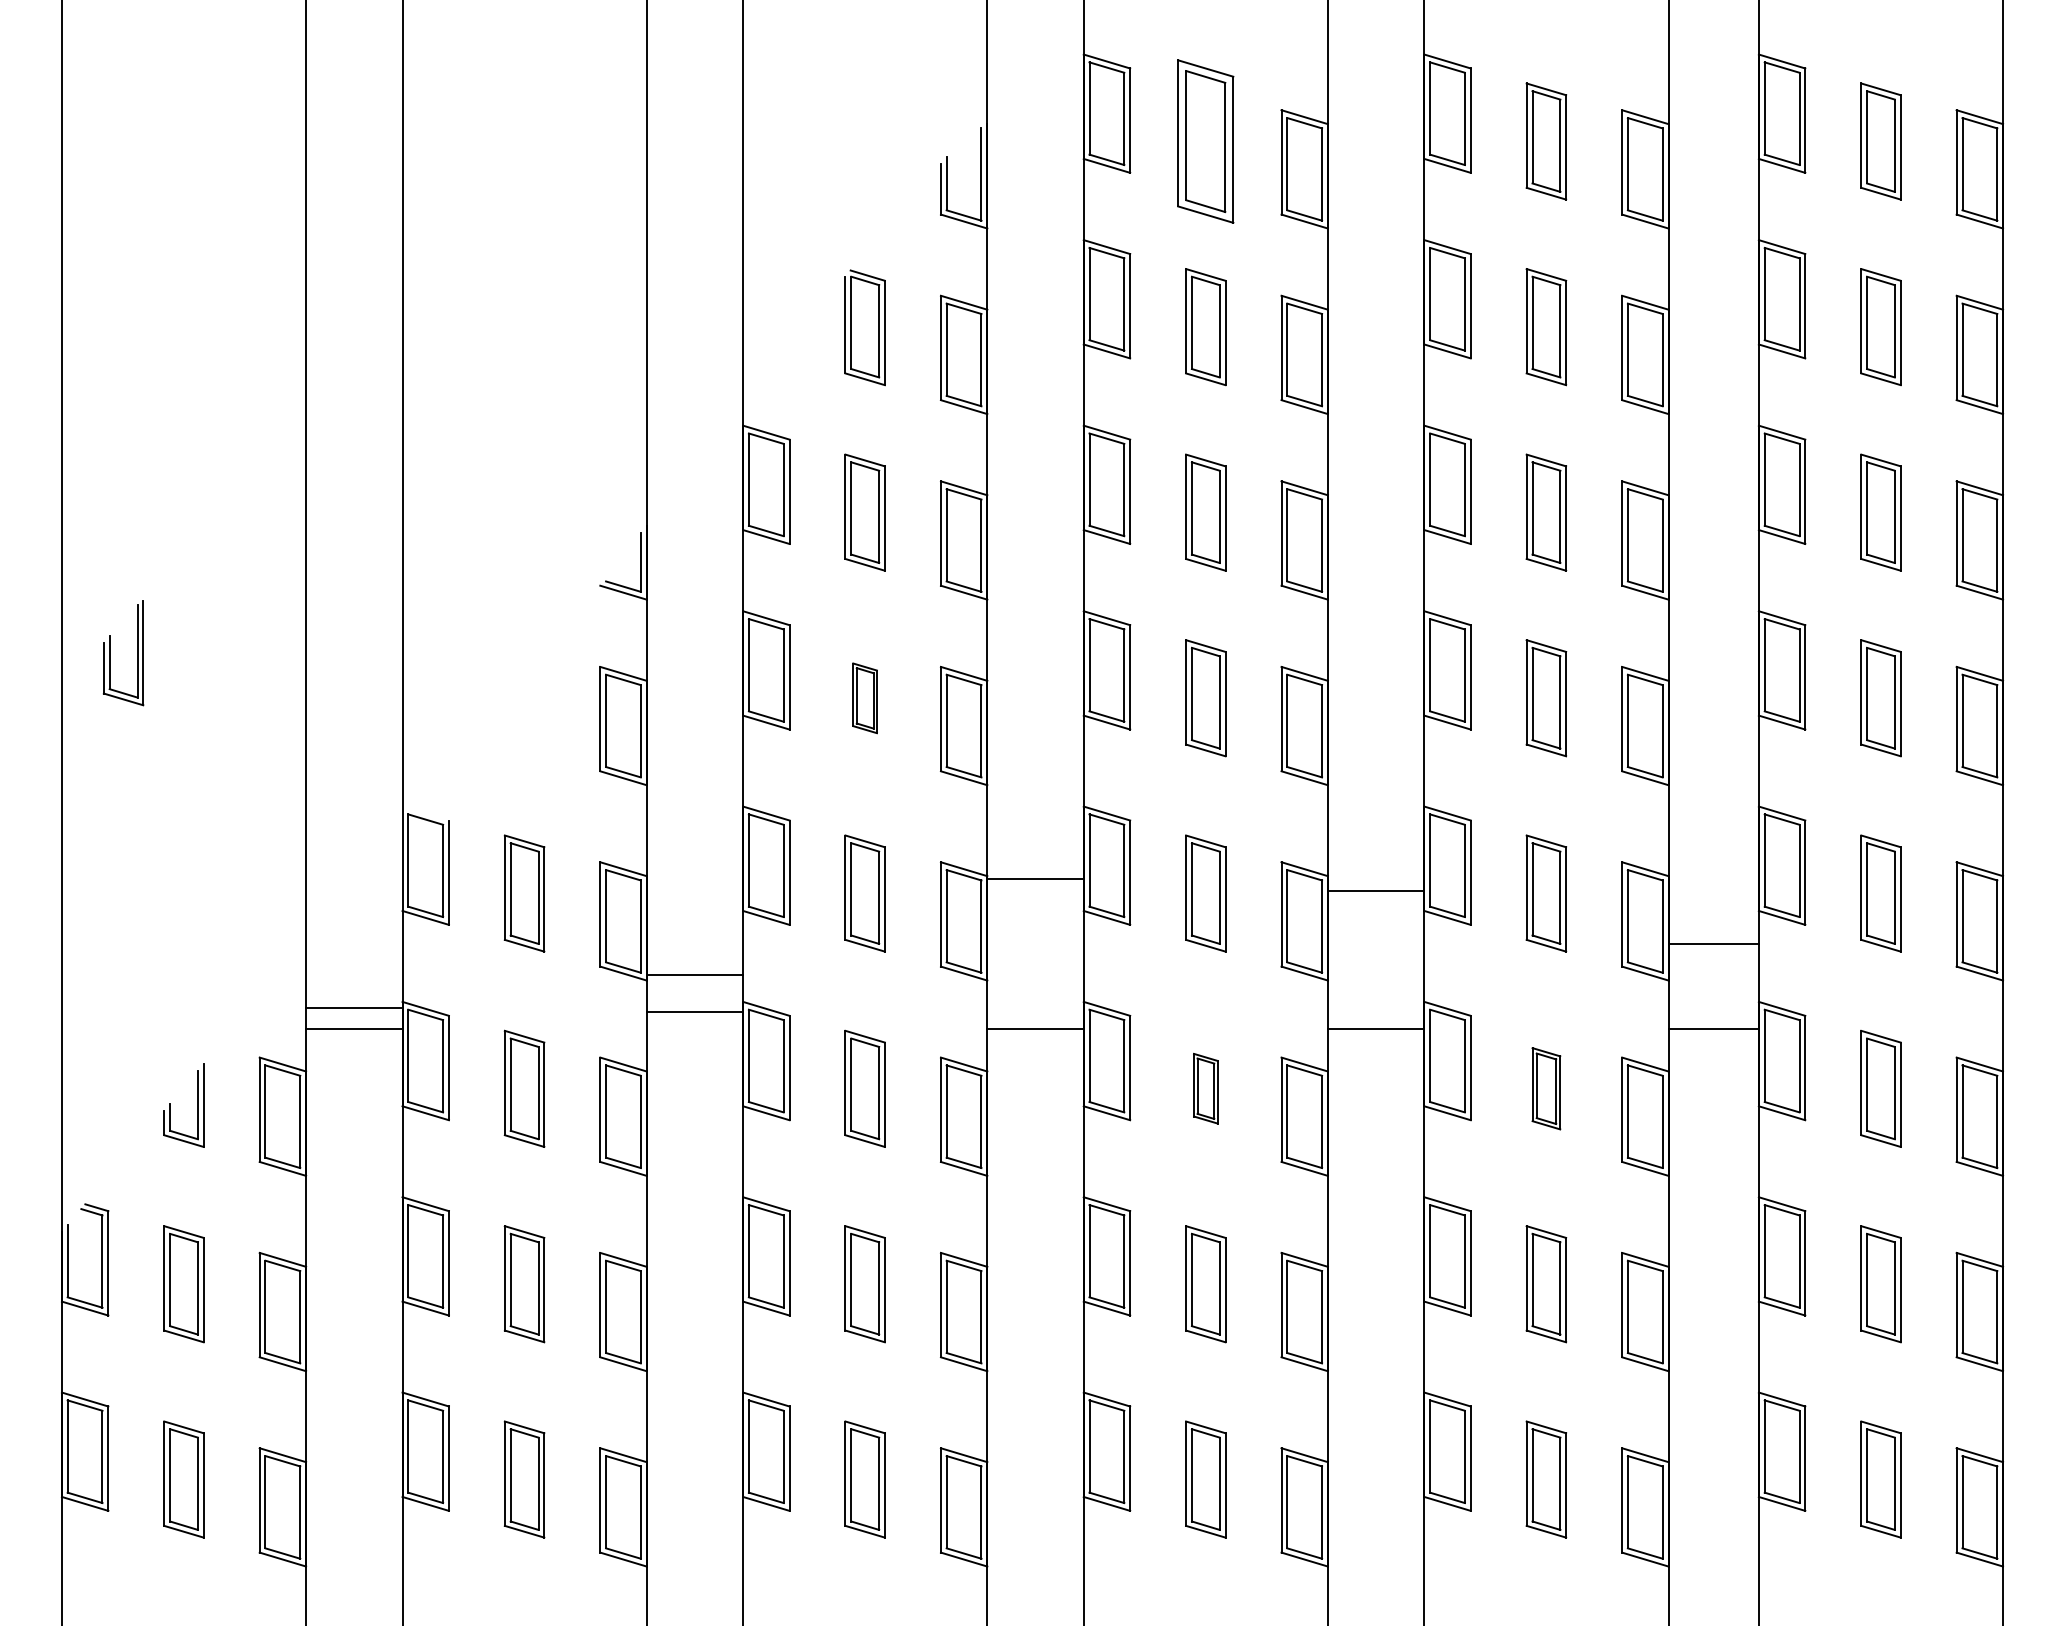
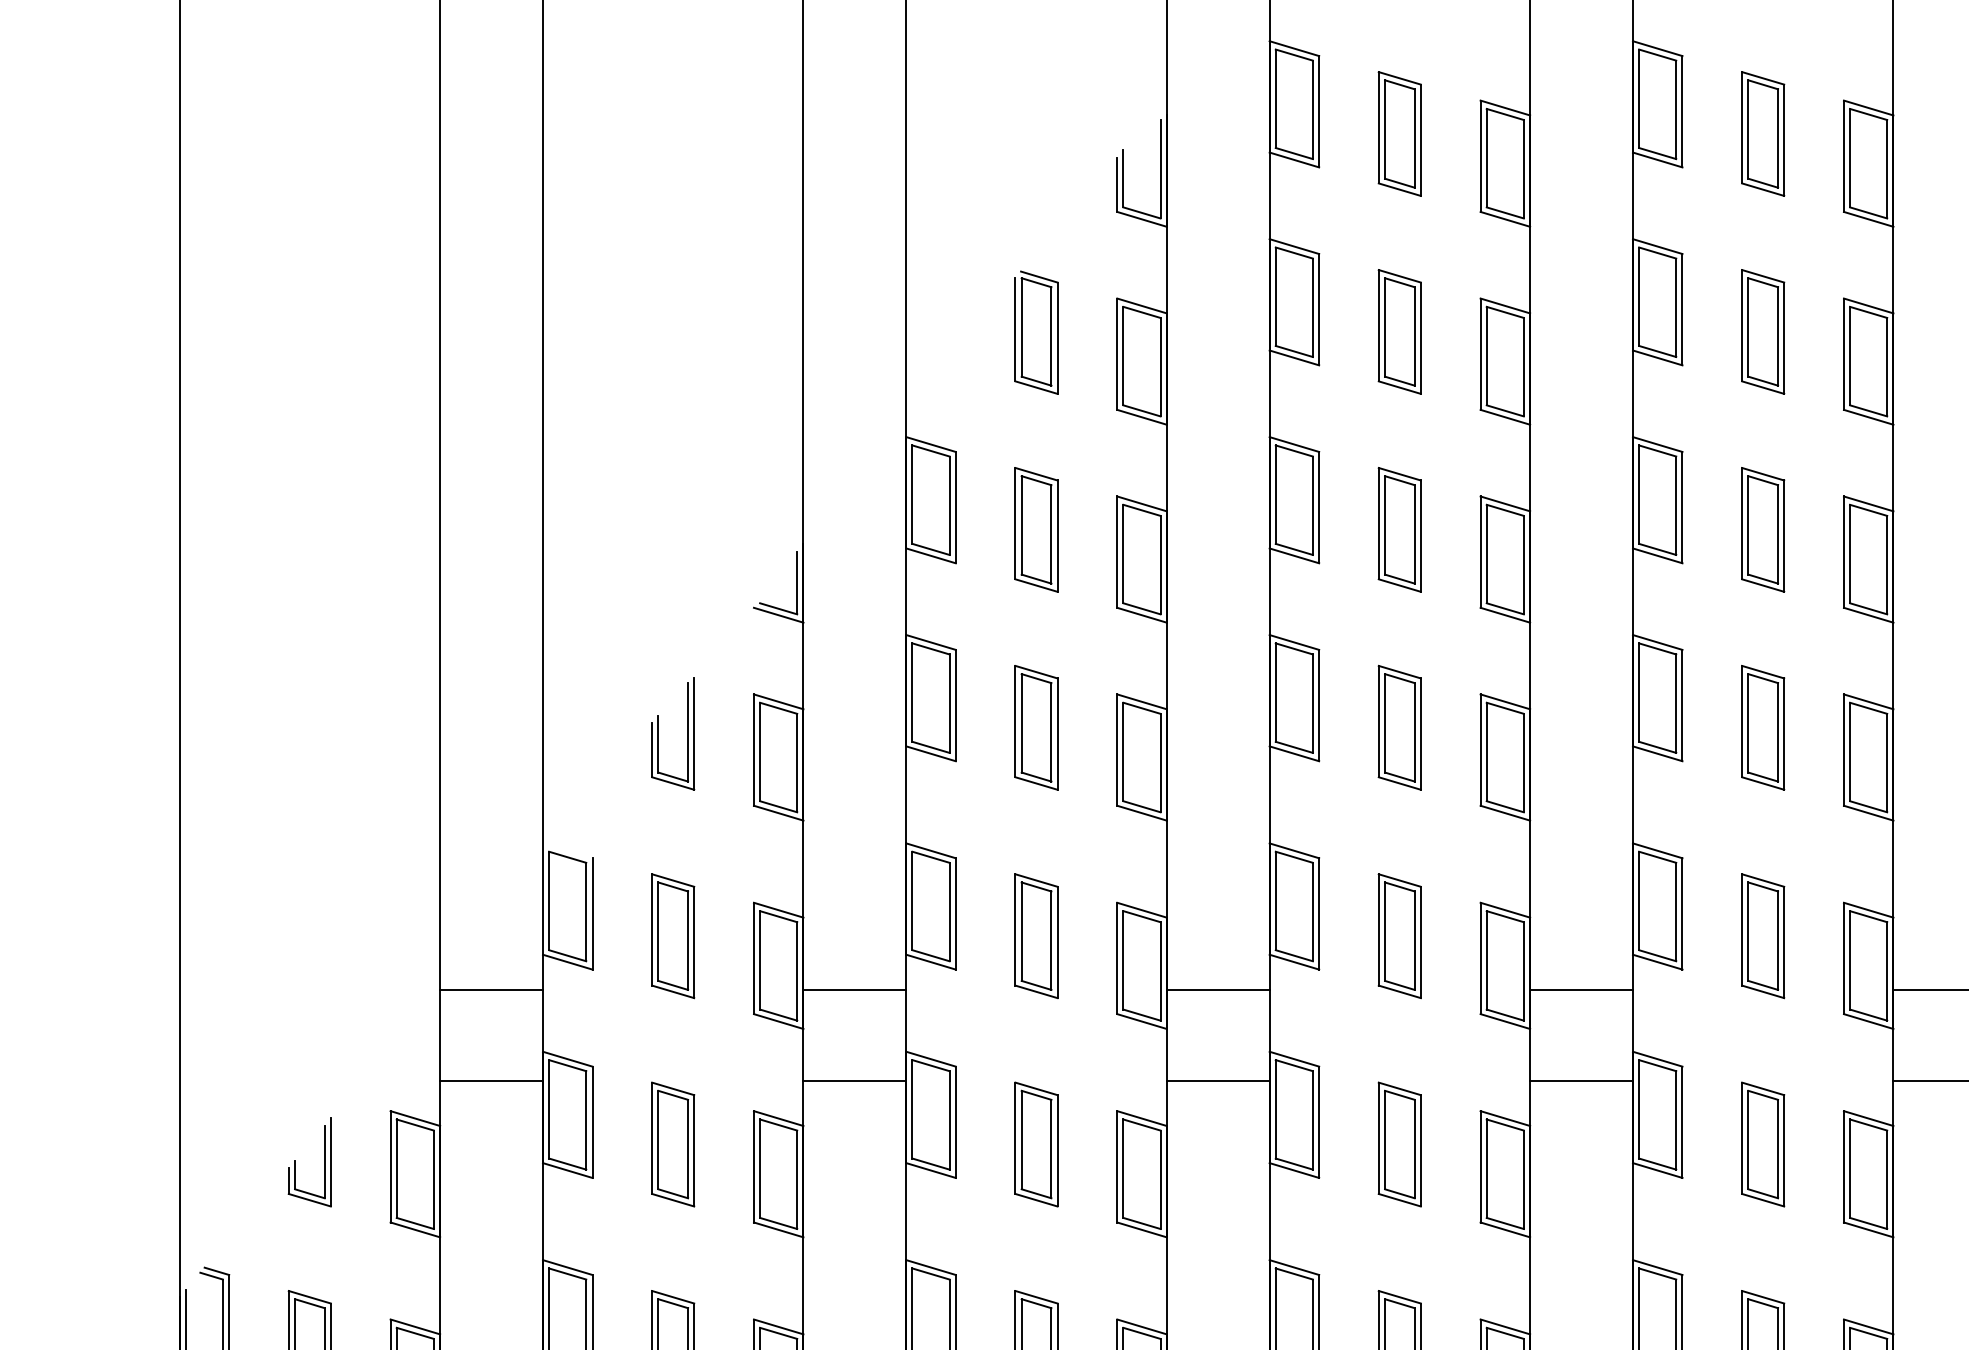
part: (1205, 141) -> (1399, 133), size x0.71
part: (110, 653) -> (659, 734), moved
part: (864, 698) -> (1035, 728), size x1.67
line: (1035, 878) -> (1218, 989), moved
line: (1375, 890) -> (1580, 989), moved
line: (694, 975) -> (854, 1081), moved
line: (354, 1007) -> (491, 989), moved
line: (694, 1011) -> (854, 989), moved
part: (1205, 1088) -> (1399, 1144), size x1.67
part: (1546, 1088) -> (1763, 1144), size x1.43

